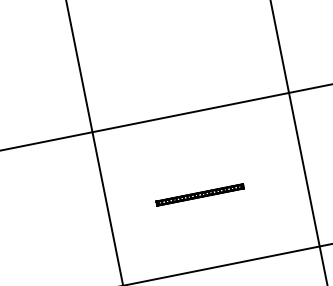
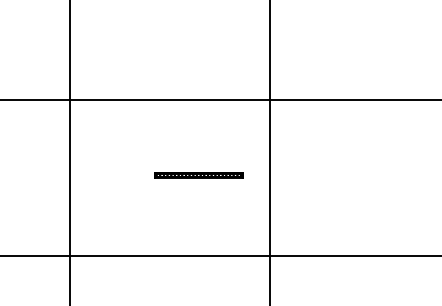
part: (199, 195) -> (198, 175), moved

